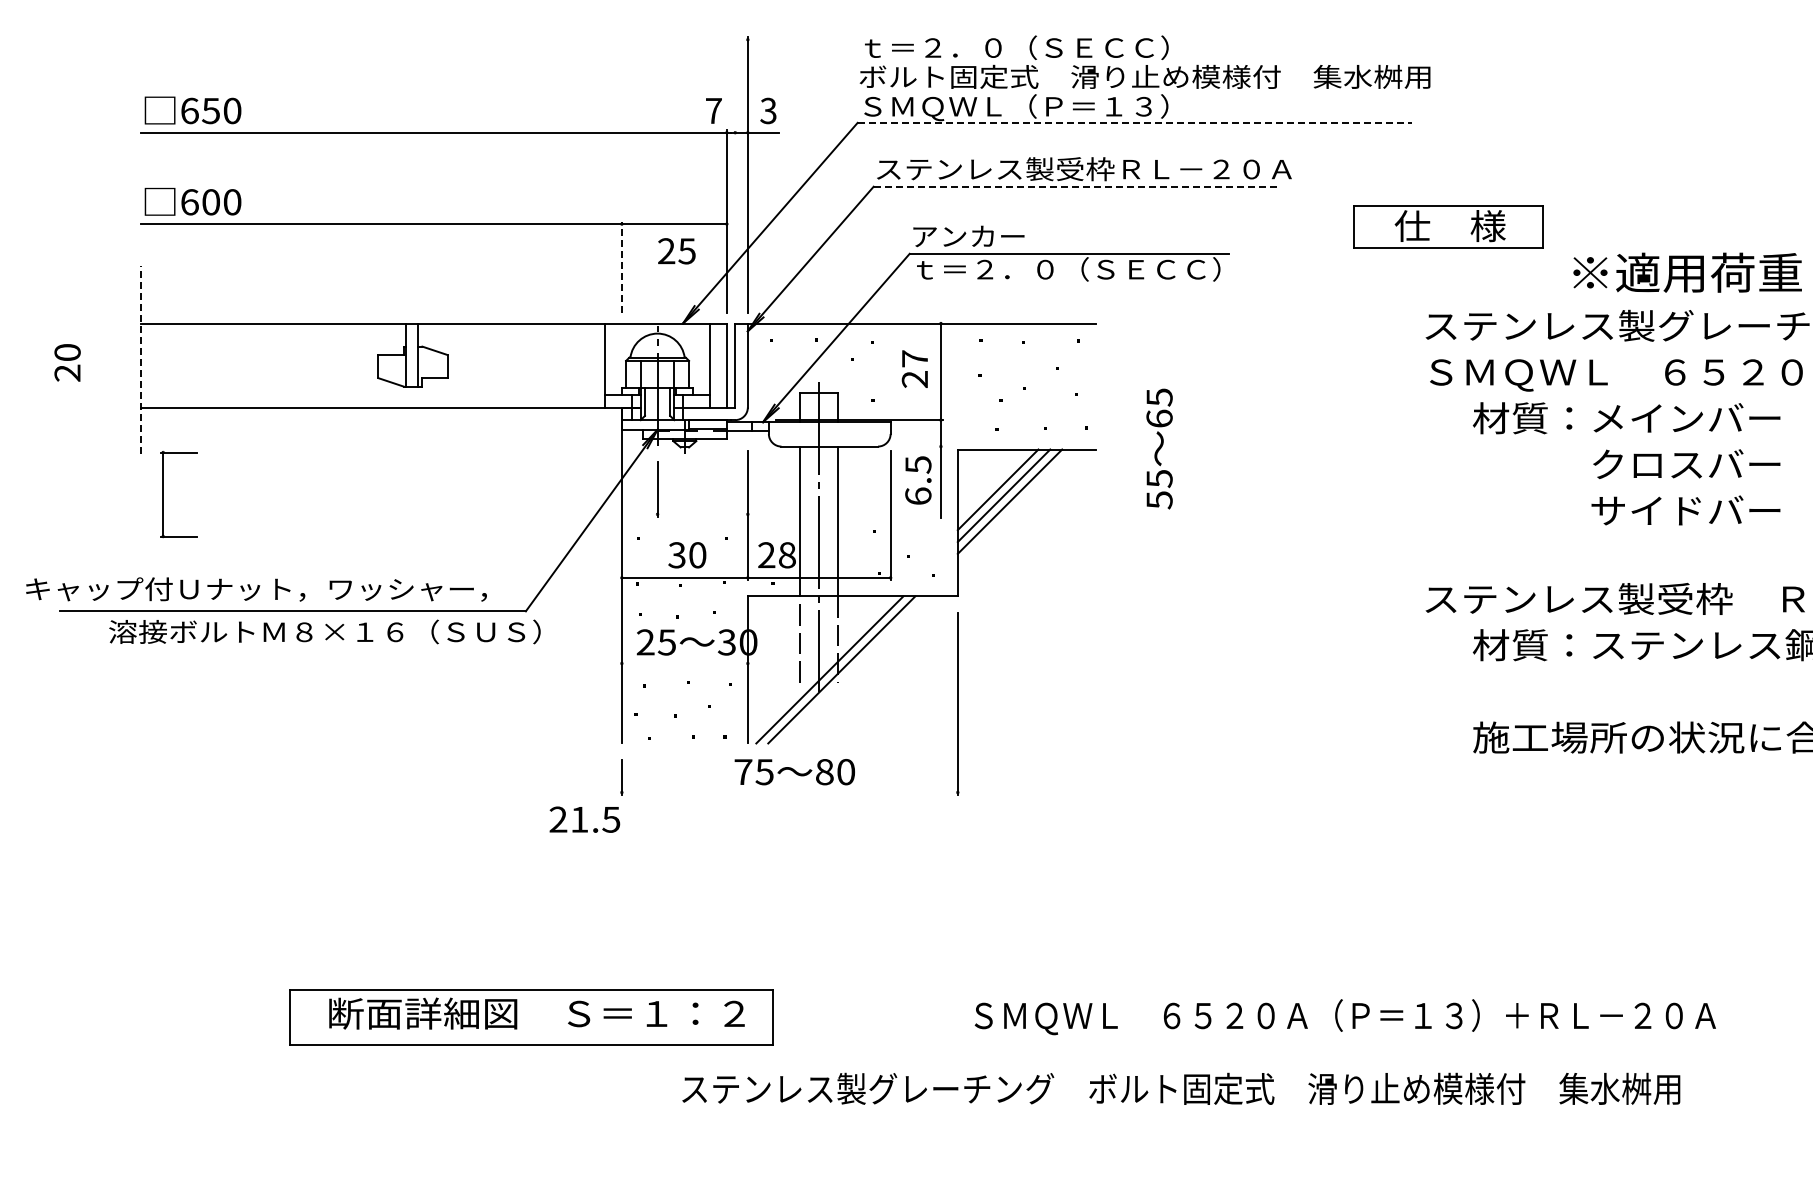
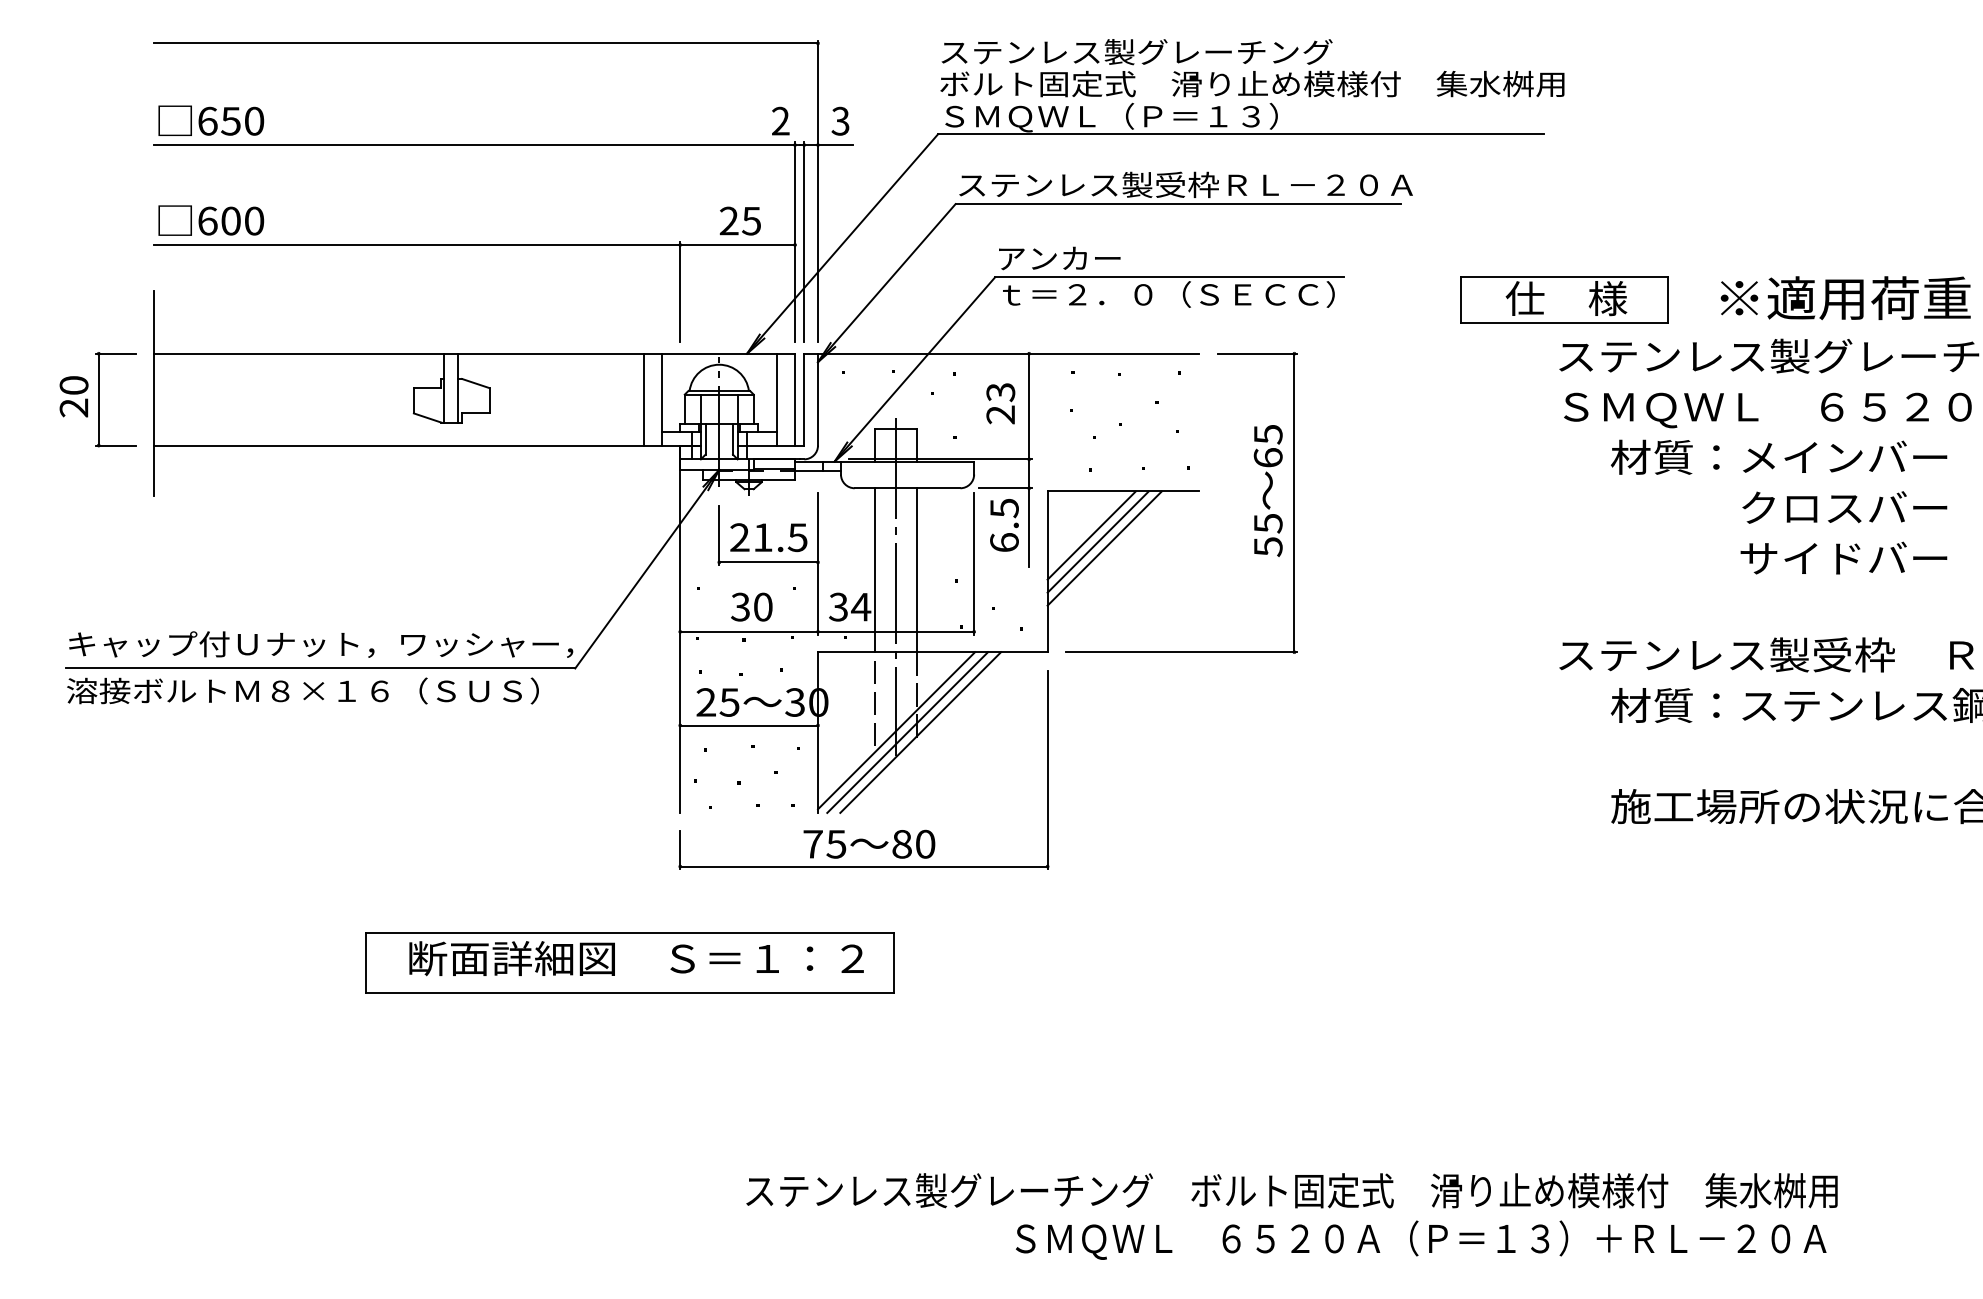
line: (443, 39) -> (485, 43), added
text: (1039, 47) -> (1136, 51), ｔ＝２．０（ＳＥＣＣ） -> ステンレス製グレーチング
text: (713, 110) -> (780, 120), 7 -> 2
line: (1135, 122) -> (1241, 133), dashed -> solid
line: (1077, 186) -> (1178, 203), dashed -> solid
line: (735, 221) -> (804, 242), added
part: (1448, 226) -> (1564, 299), moved
text: (676, 251) -> (739, 221), moved
line: (621, 267) -> (679, 292), dashed -> solid
text: (914, 358) -> (1000, 391), 27 -> 23
line: (140, 359) -> (153, 393), dashed -> solid
line: (588, 365) -> (643, 399), added
line: (918, 446) -> (1004, 488), added
part: (1182, 460) -> (1293, 503), added
part: (163, 494) -> (99, 399), moved
line: (702, 514) -> (768, 562), added
text: (777, 555) -> (850, 607), 28 -> 34
text: (256, 589) -> (321, 644), moved
text: (324, 631) -> (302, 690), moved
line: (684, 663) -> (748, 725), added
line: (819, 668) -> (896, 730), added
line: (789, 792) -> (863, 866), added
text: (584, 819) -> (768, 537), moved
part: (531, 1017) -> (630, 962), moved
text: (1344, 1017) -> (1420, 1240), moved

